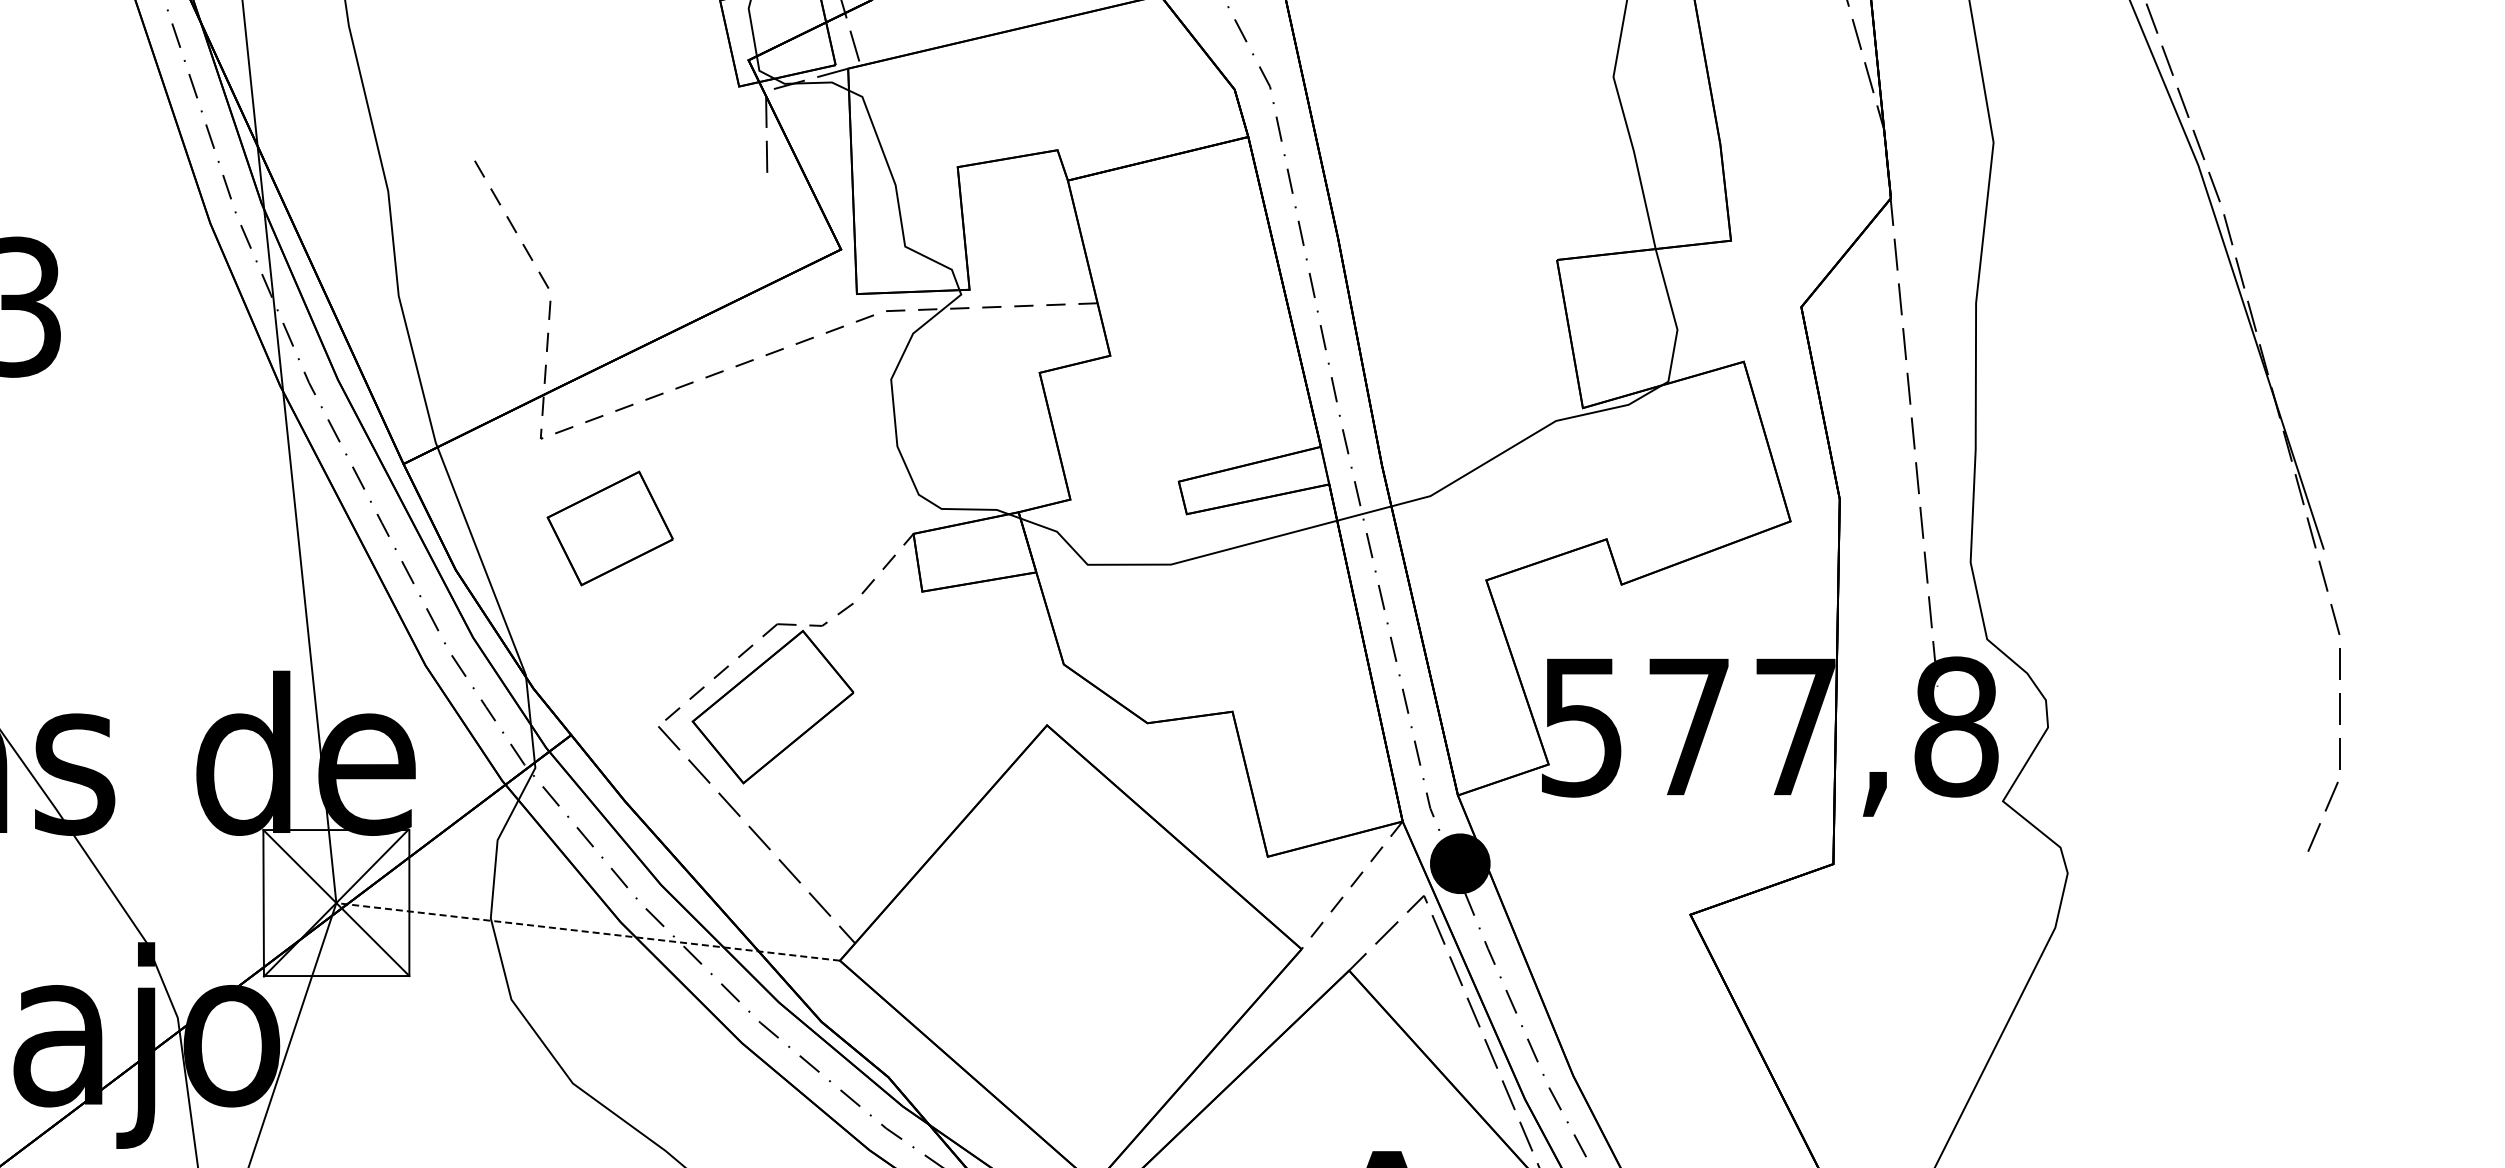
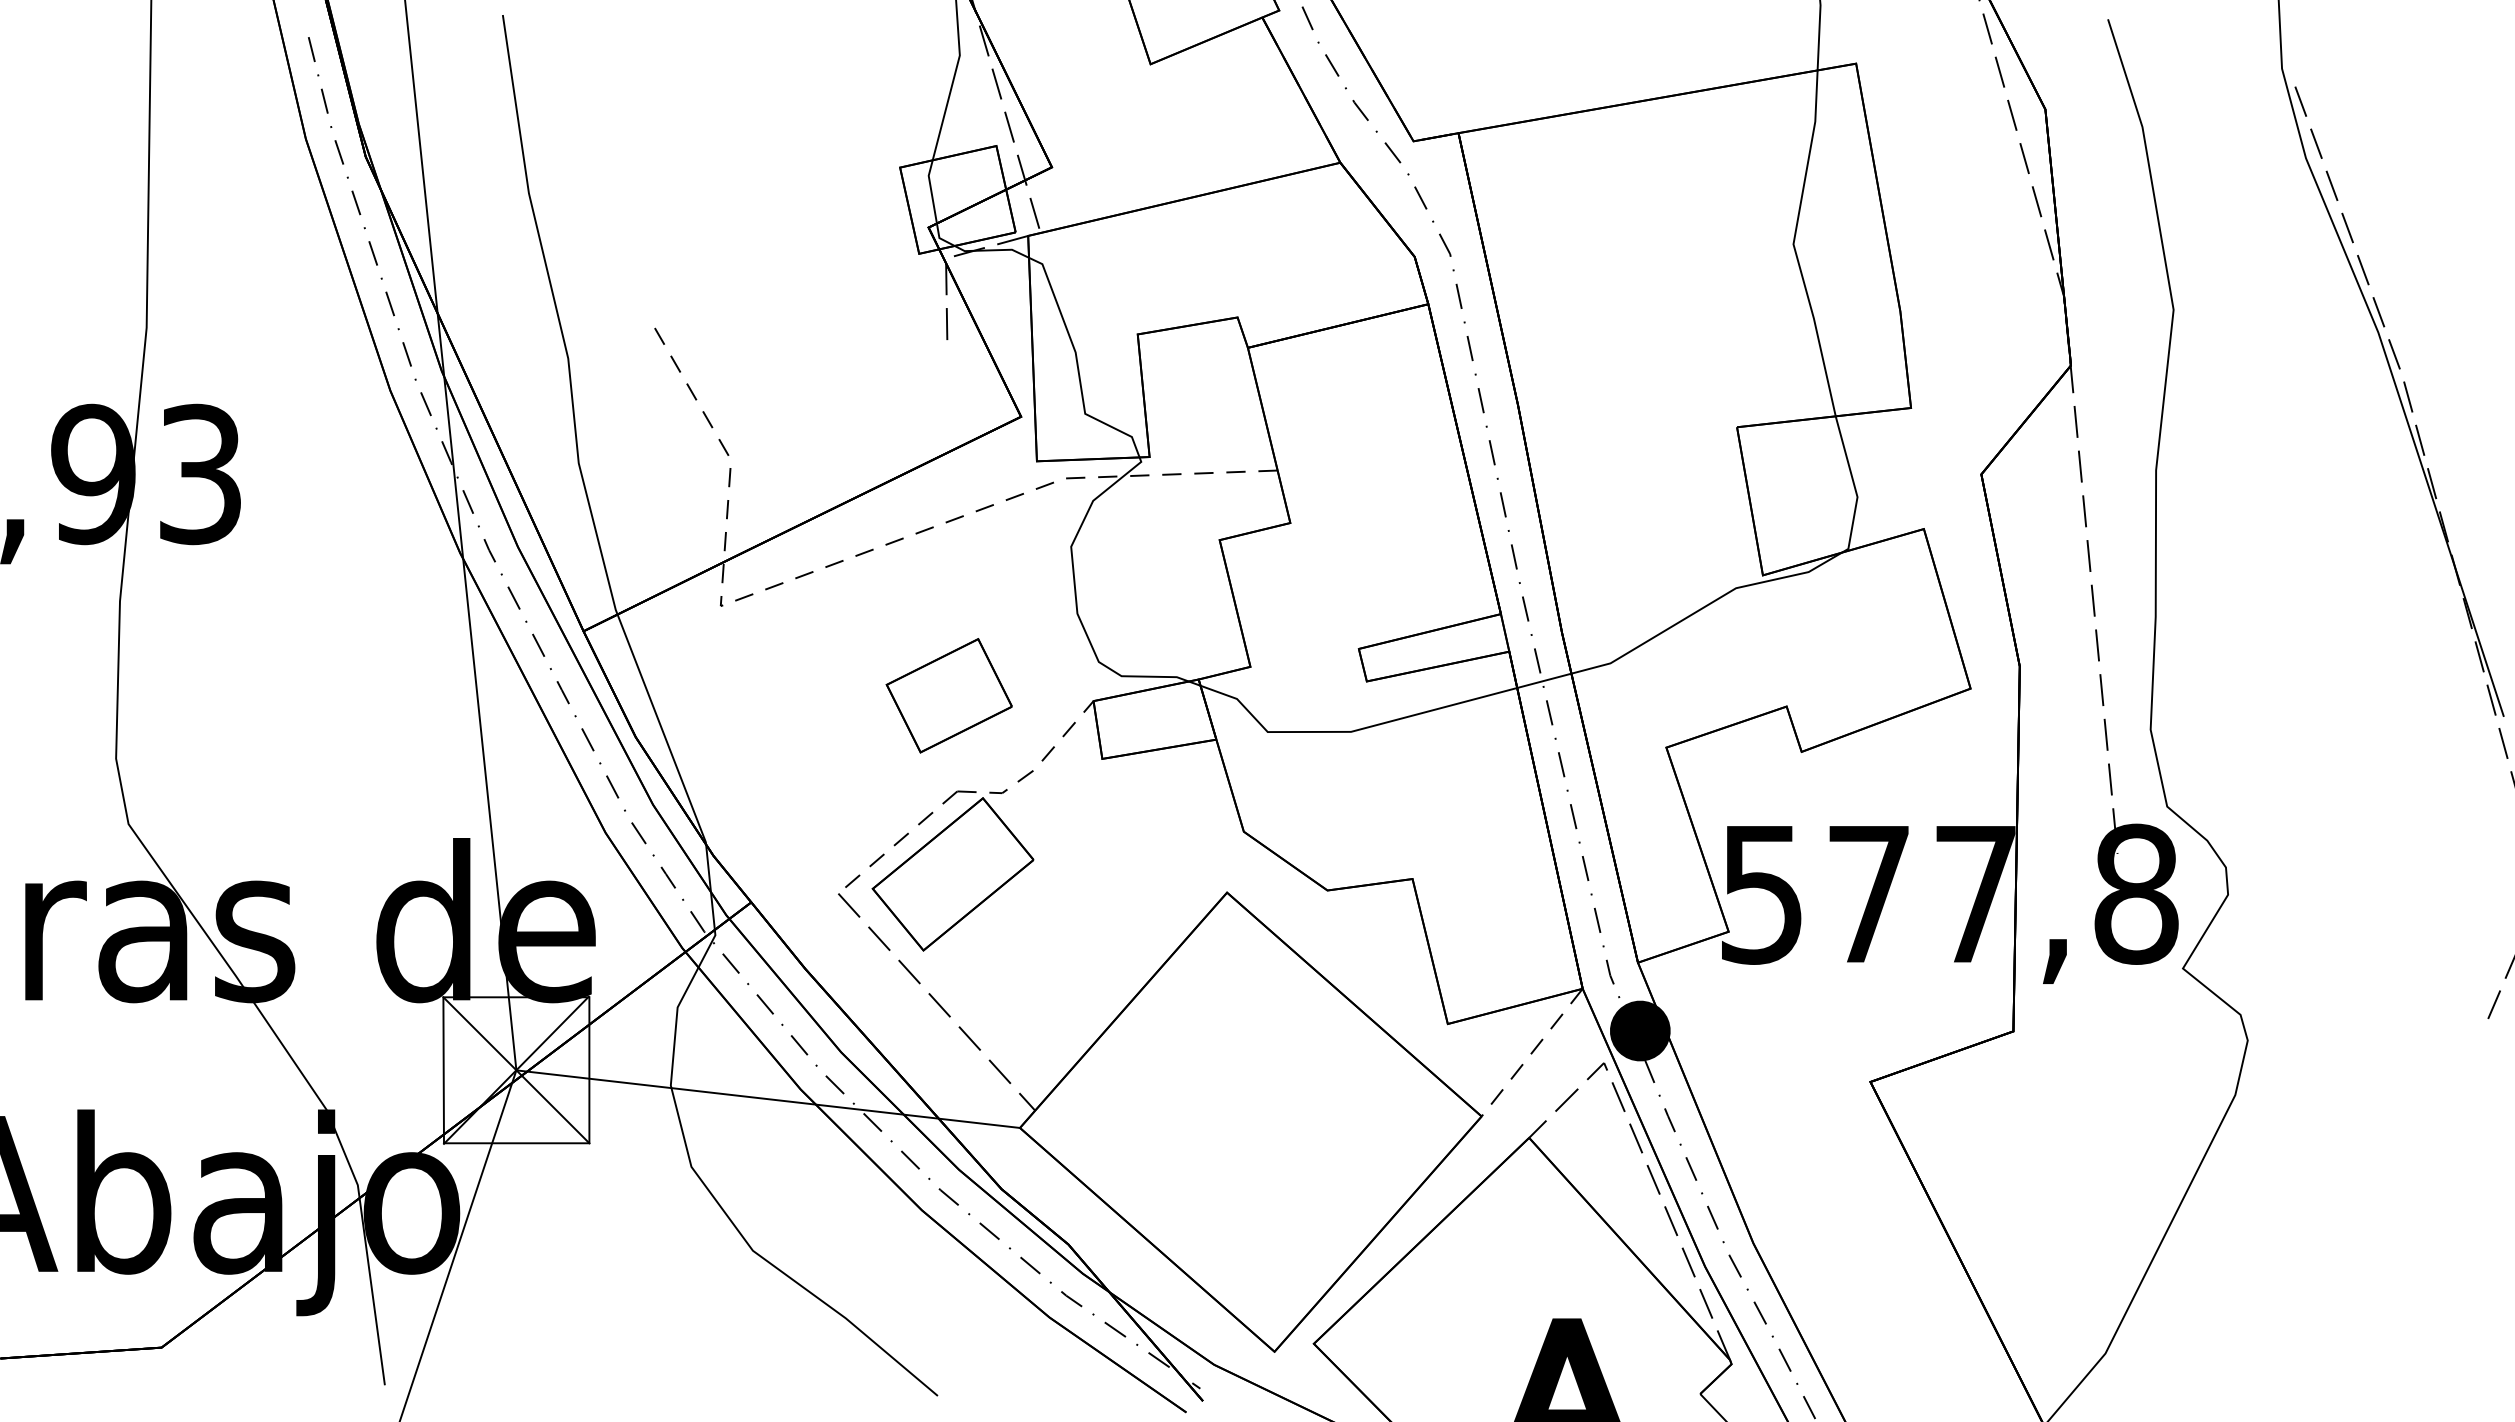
part: (609, 528) -> (948, 695), moved
line: (587, 932) -> (767, 1099), dashed -> solid

